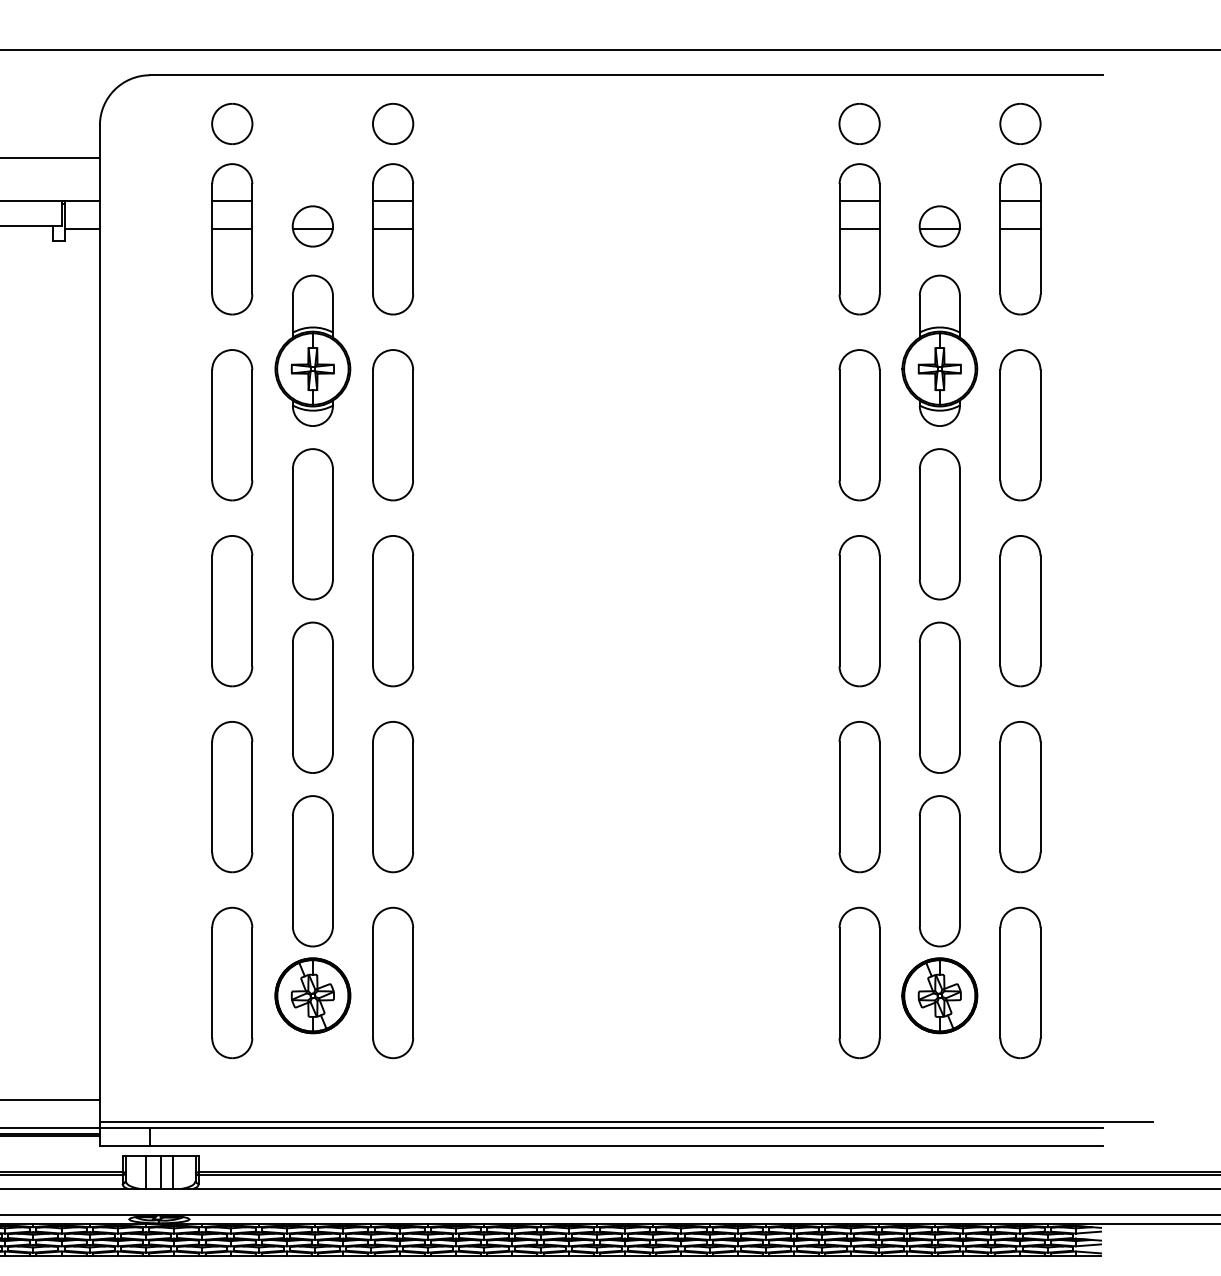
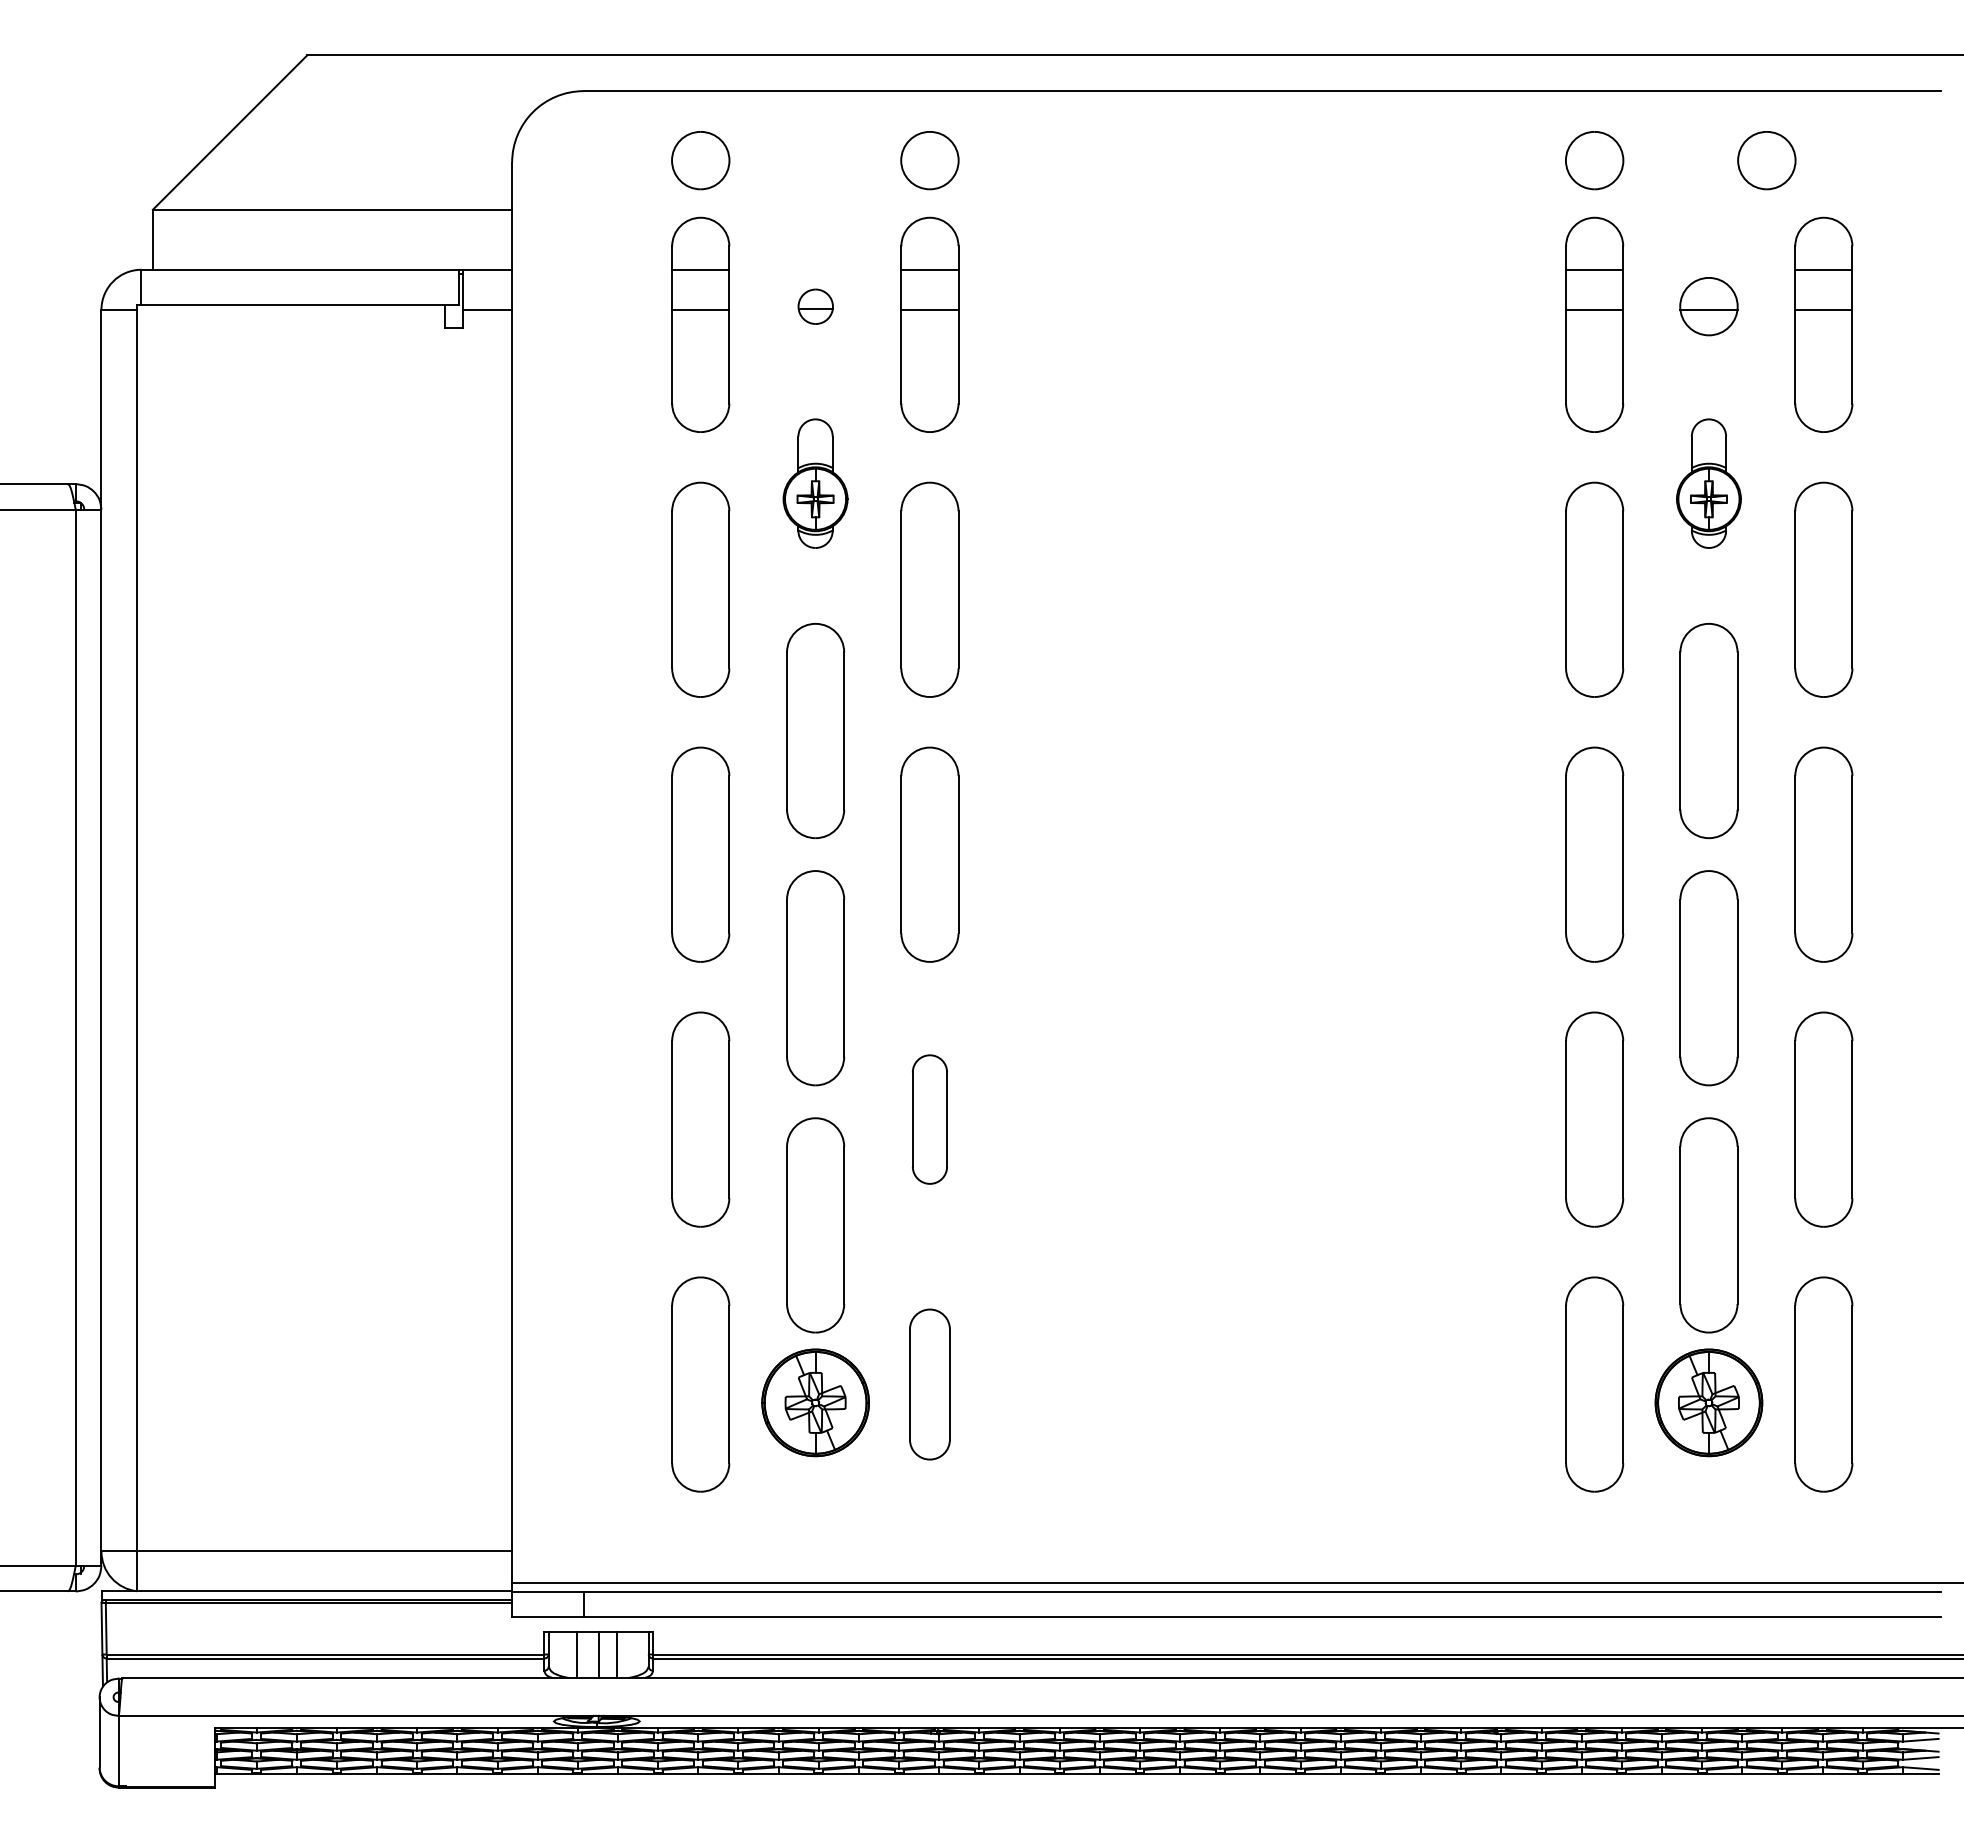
part: (1020, 123) -> (1766, 160), moved
part: (312, 226) -> (815, 306), size x0.6
part: (312, 350) -> (815, 483), size x0.6
part: (939, 350) -> (1708, 483), size x0.6
part: (392, 796) -> (929, 1119), size x0.6
part: (392, 982) -> (929, 1384), size x0.7

